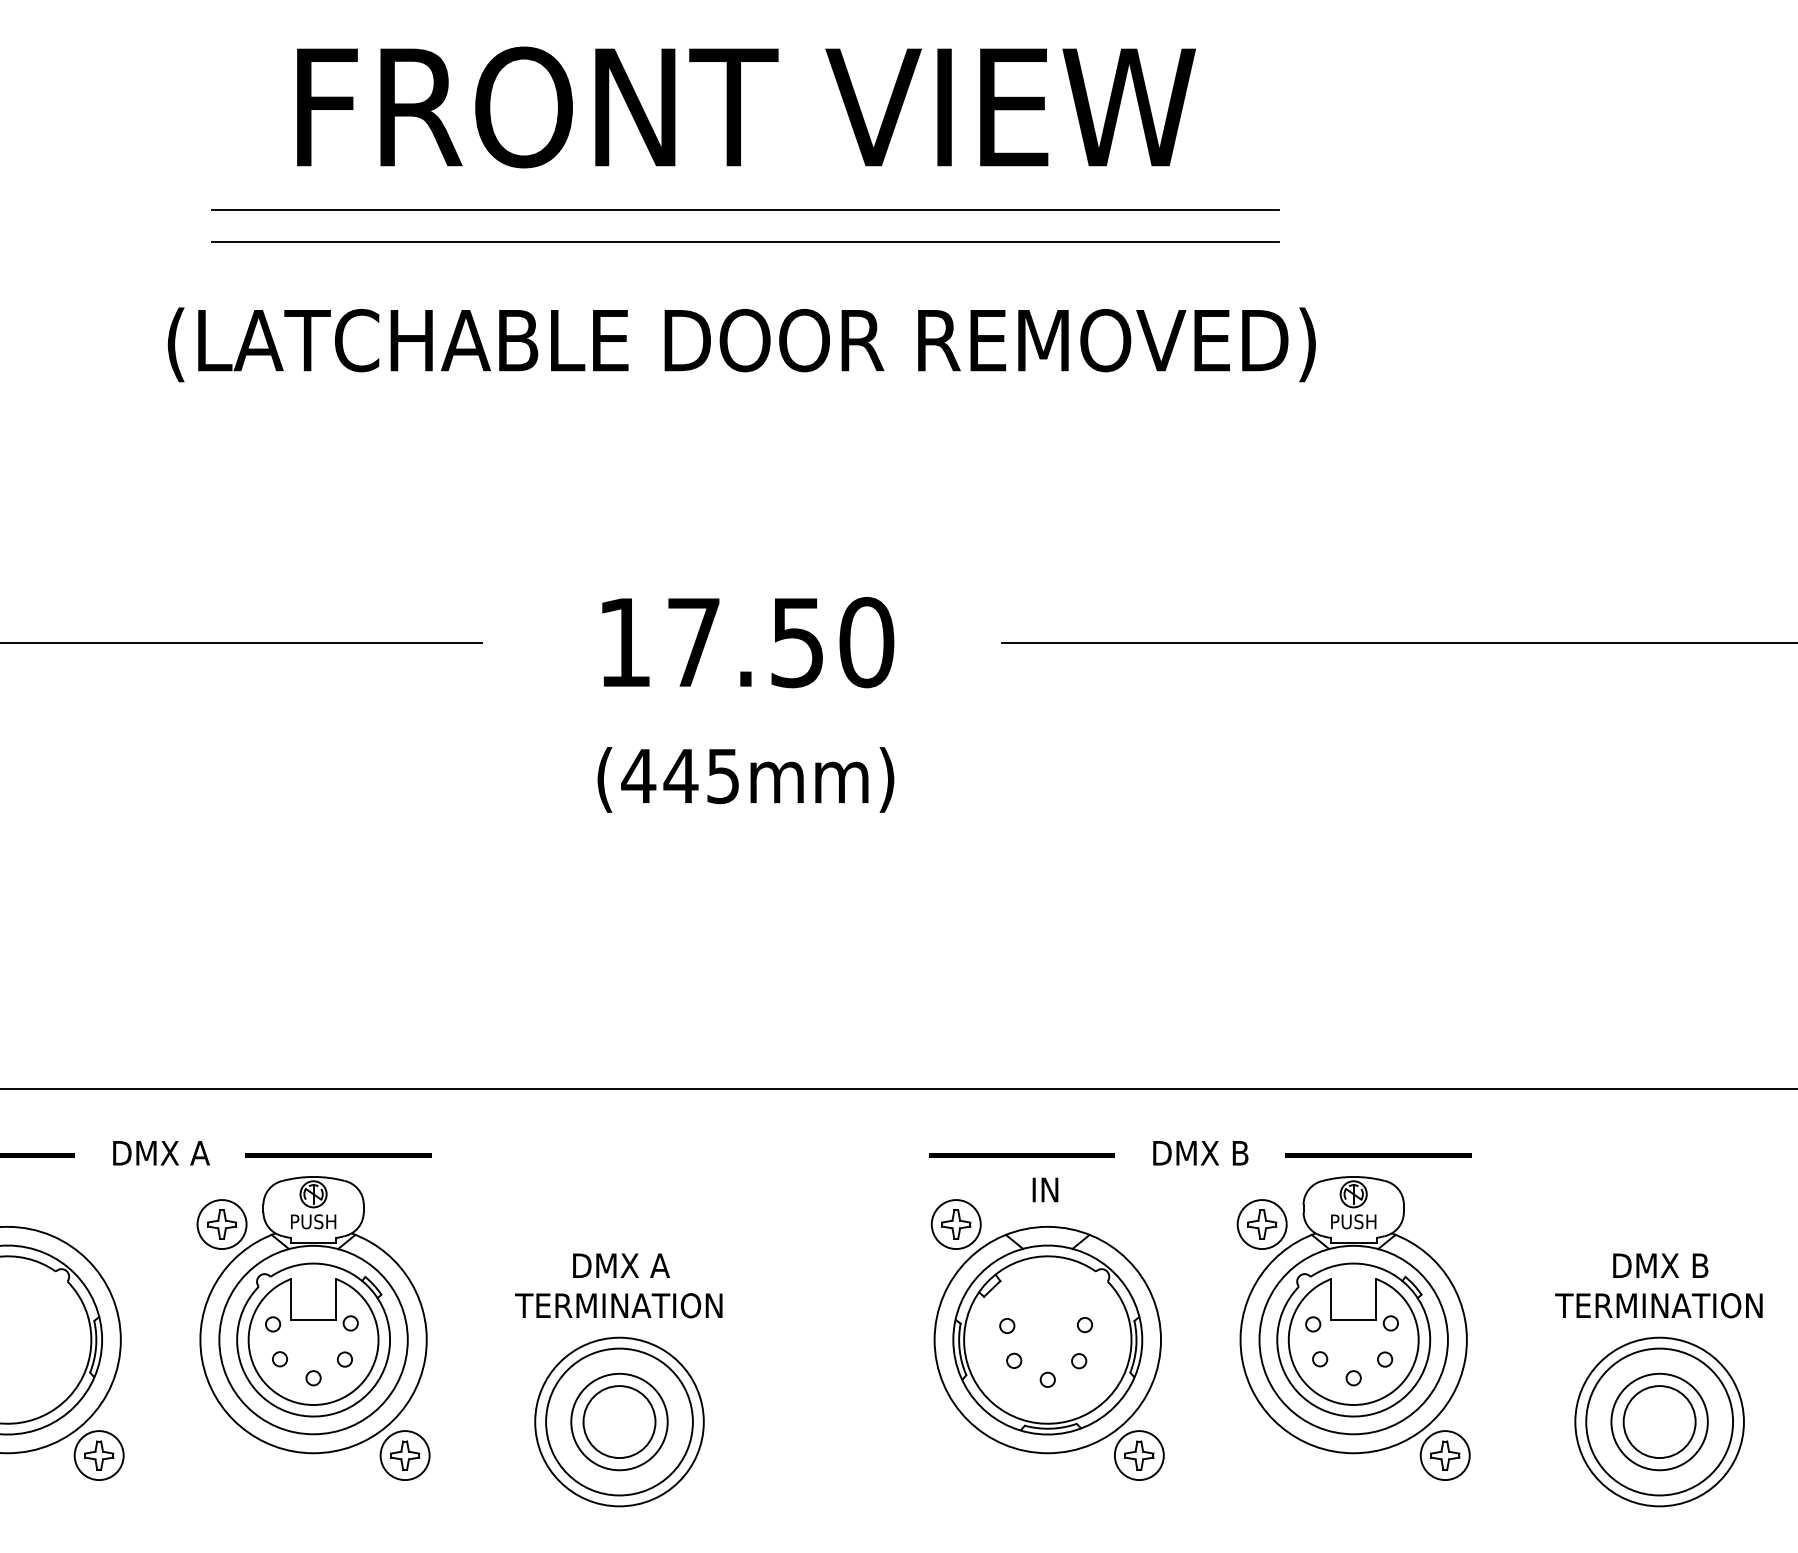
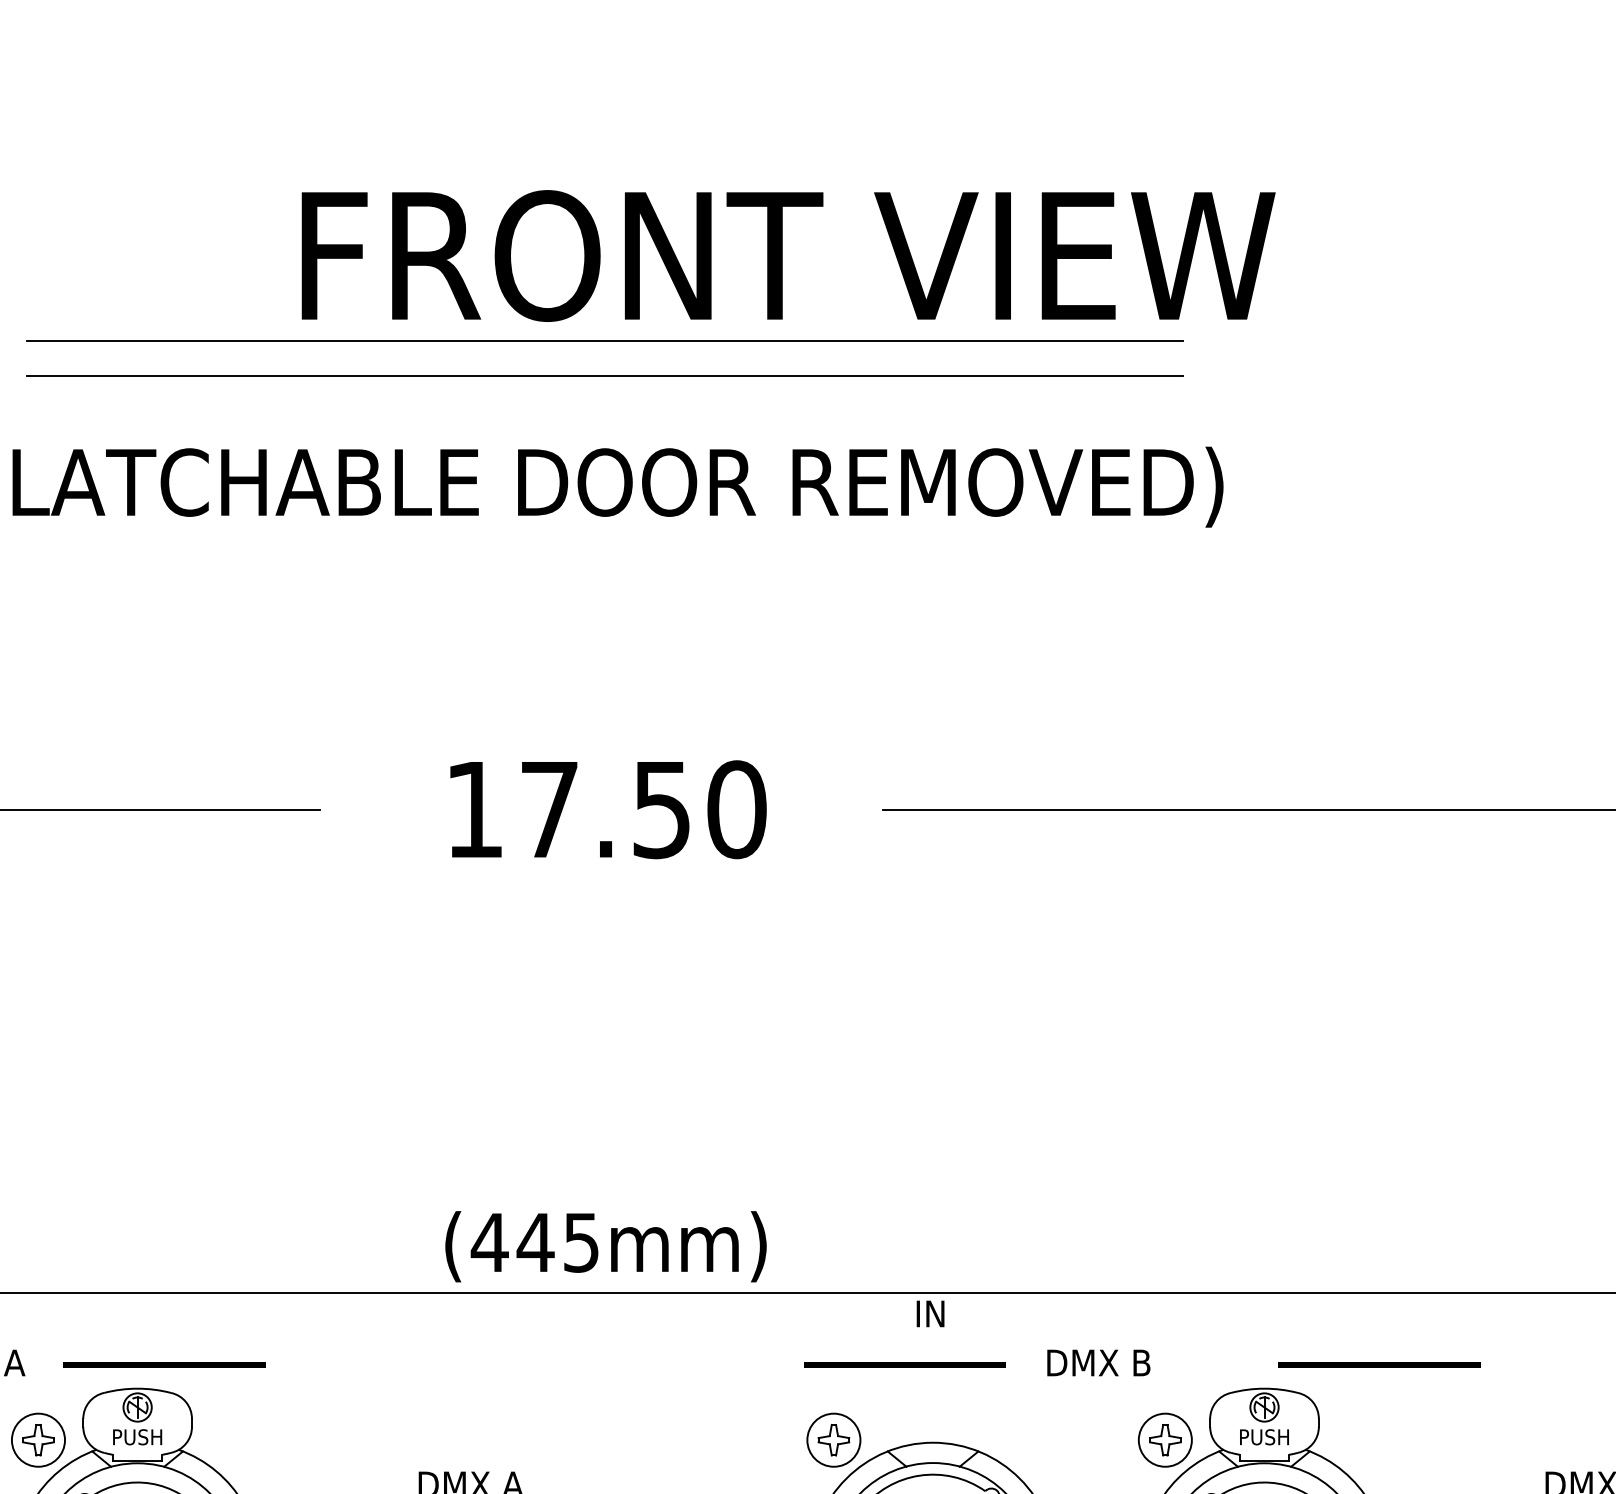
text: (746, 107) -> (788, 256), moved
text: (745, 779) -> (605, 1246), moved
line: (1378, 1155) -> (1379, 1365), moved
text: (1045, 1189) -> (930, 1313), moved

